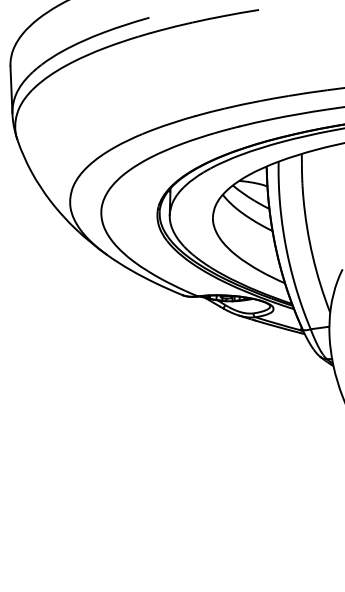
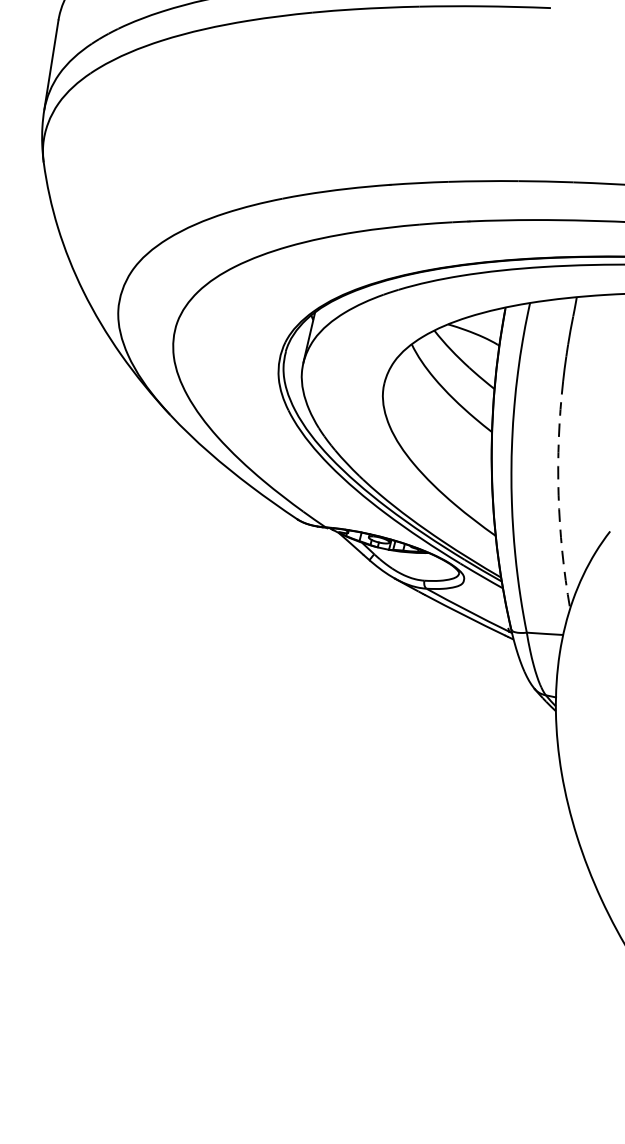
arc: (312, 256) -> (557, 495), solid -> dashed

